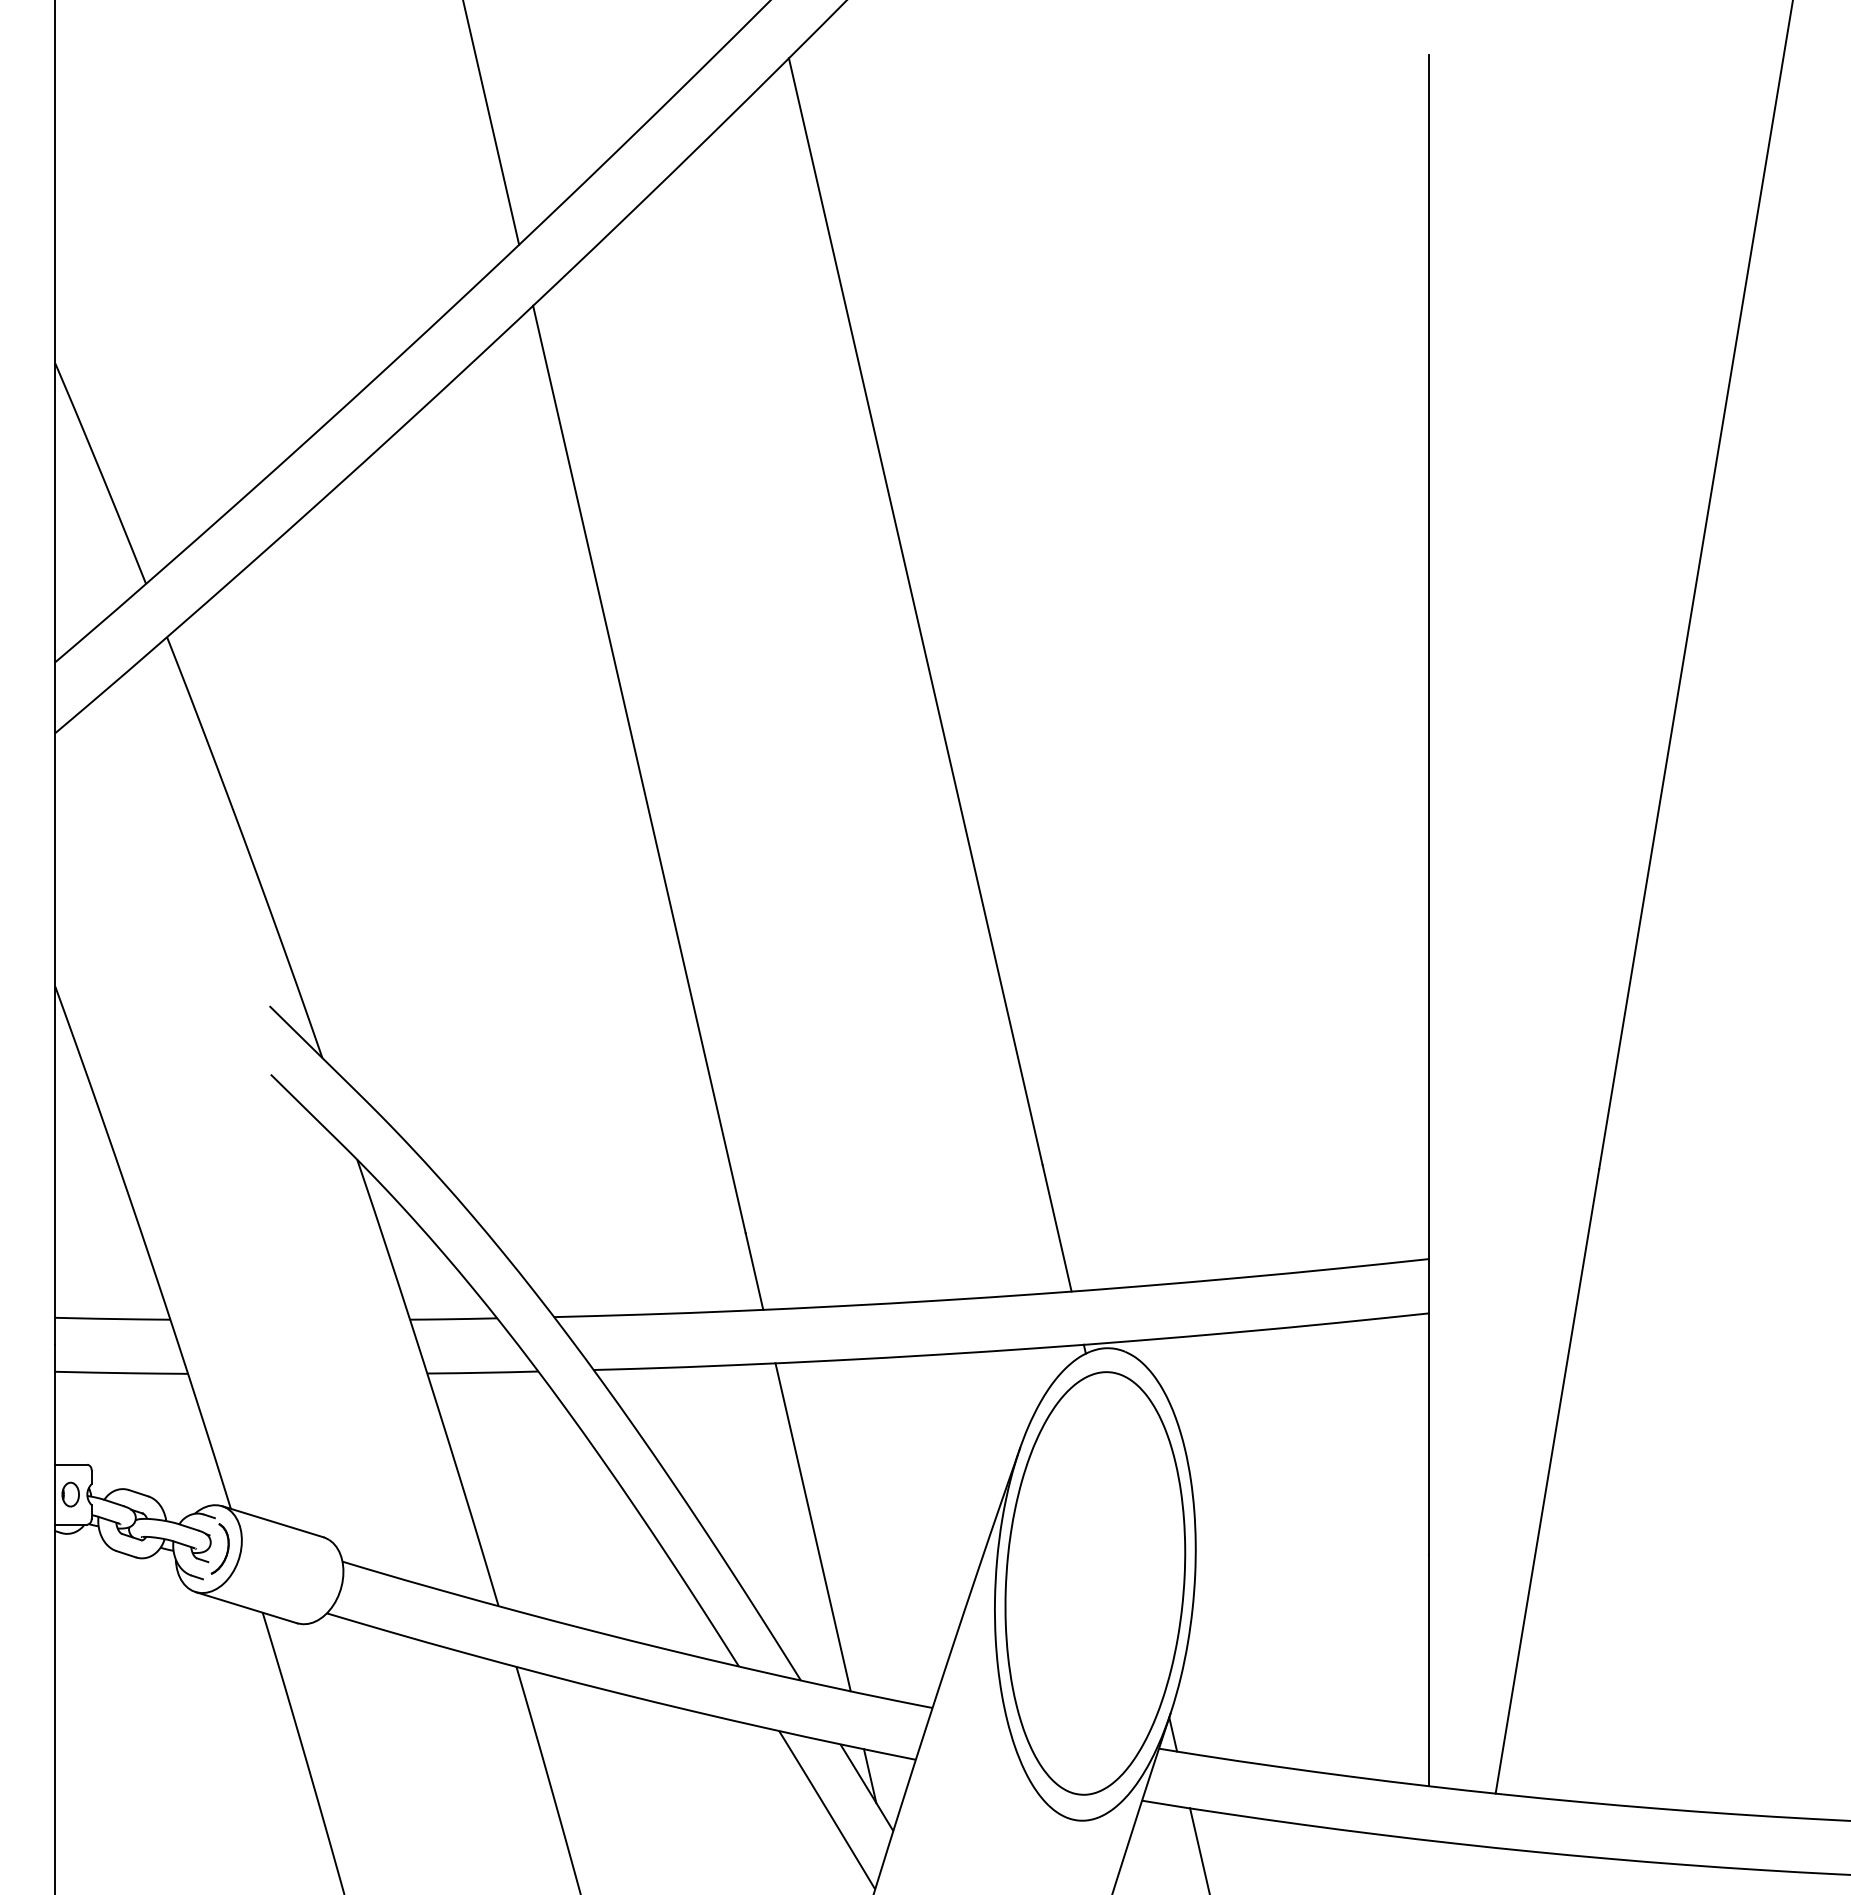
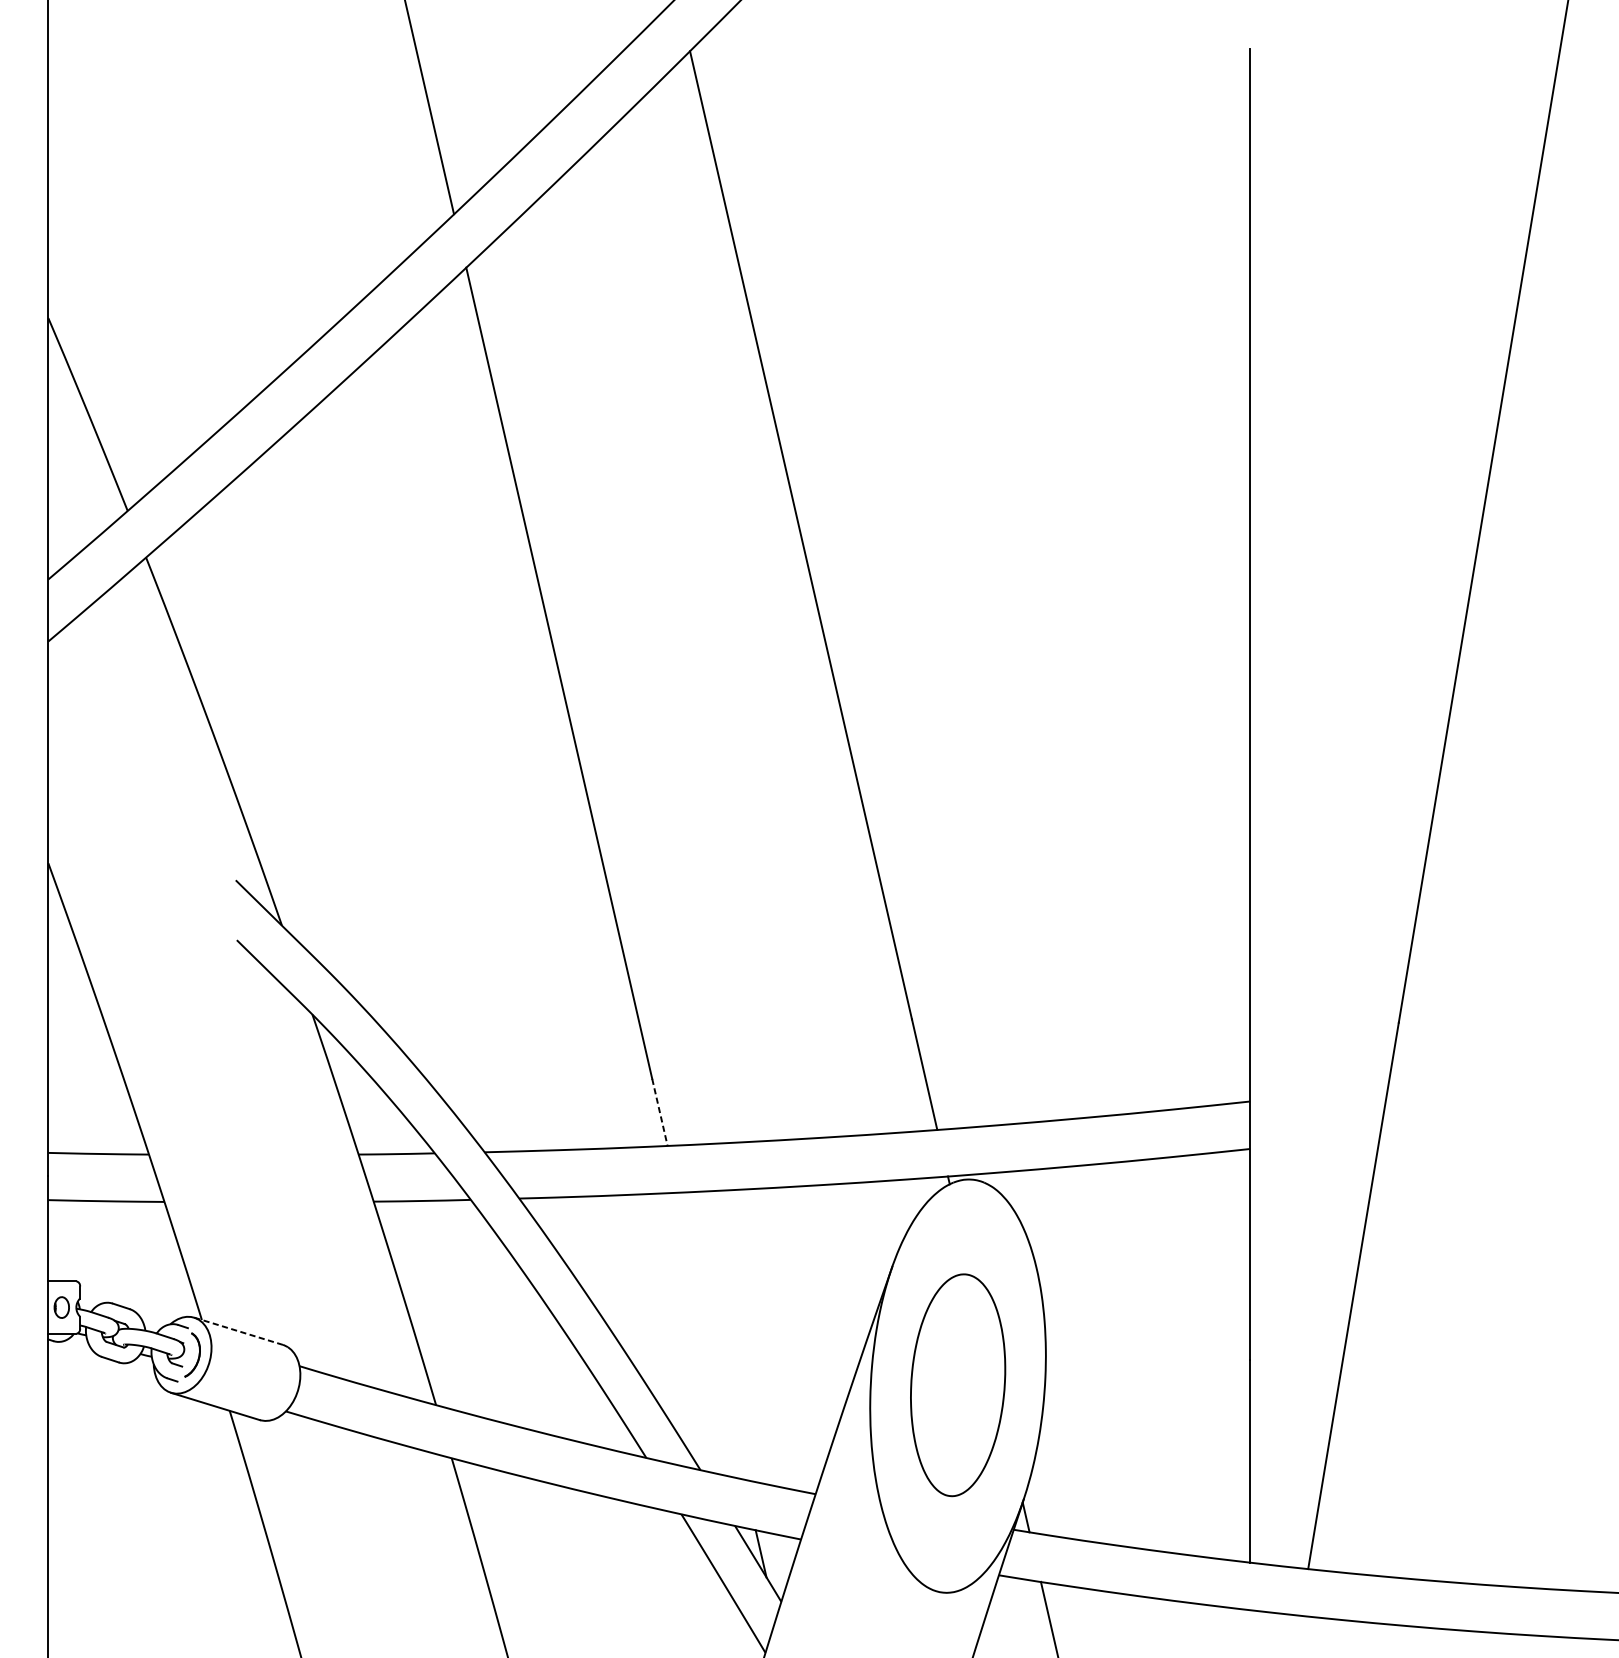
line: (754, 1272) -> (659, 1113), solid -> dashed
line: (272, 1521) -> (238, 1331), solid -> dashed
line: (812, 1527) -> (710, 1336), removed
part: (1095, 1583) -> (958, 1385), size x0.6

